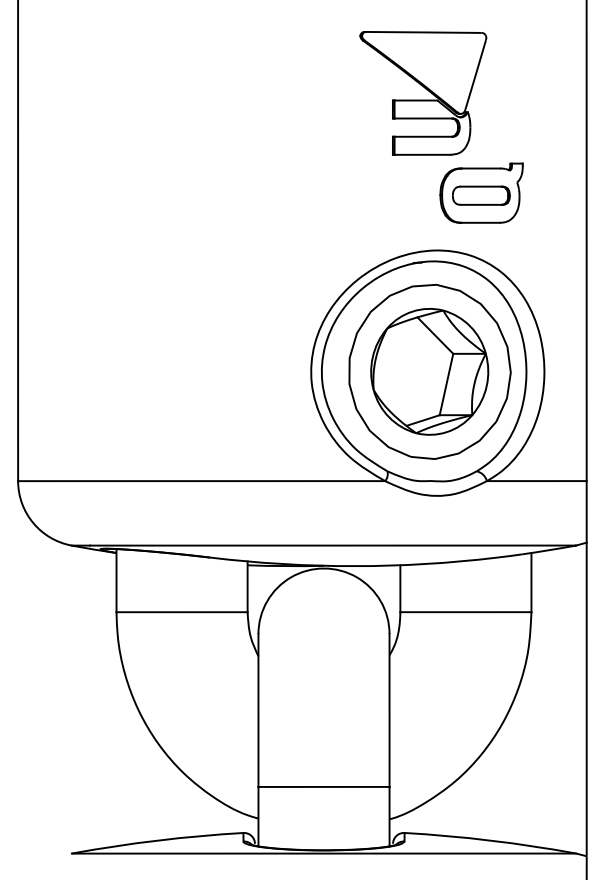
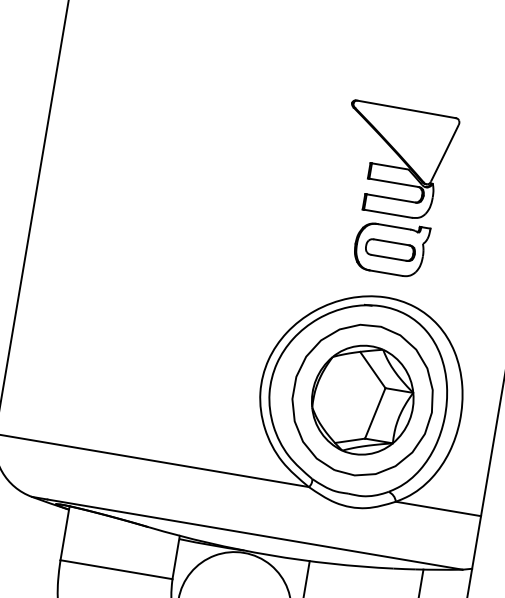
part: (481, 192) -> (391, 247), moved

